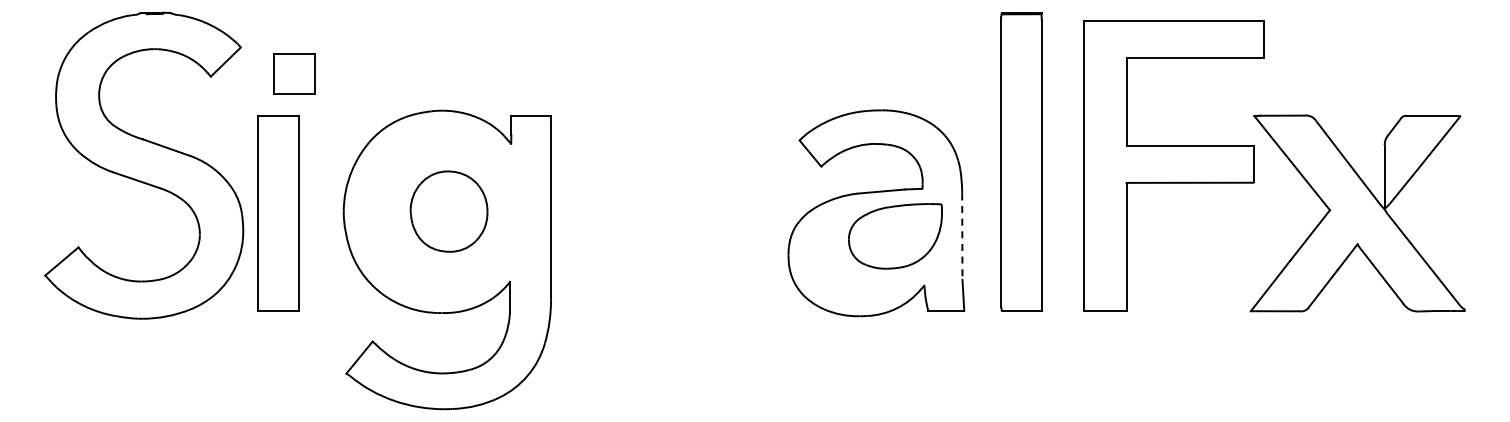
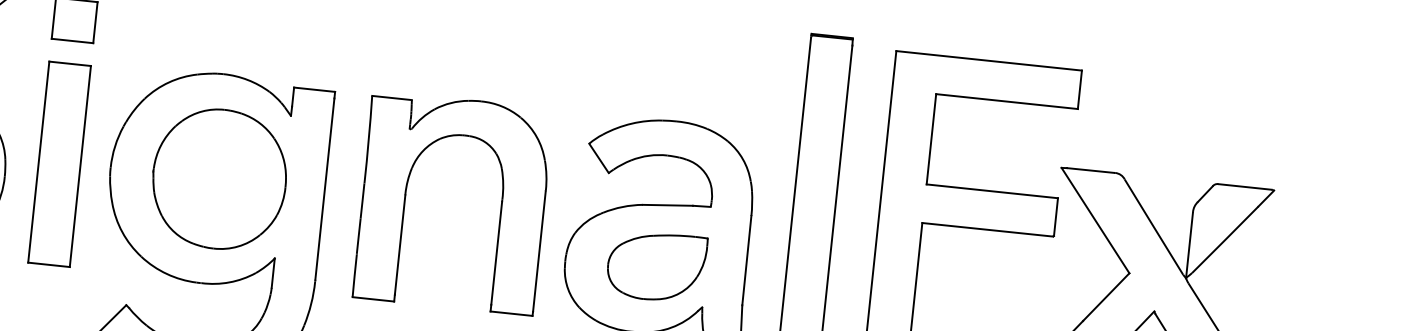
part: (629, 210) -> (405, 197), added
part: (448, 211) -> (218, 178), size x1.67
part: (278, 213) -> (59, 164), moved
part: (895, 236) -> (656, 266), moved
line: (962, 237) -> (746, 261), dashed -> solid

